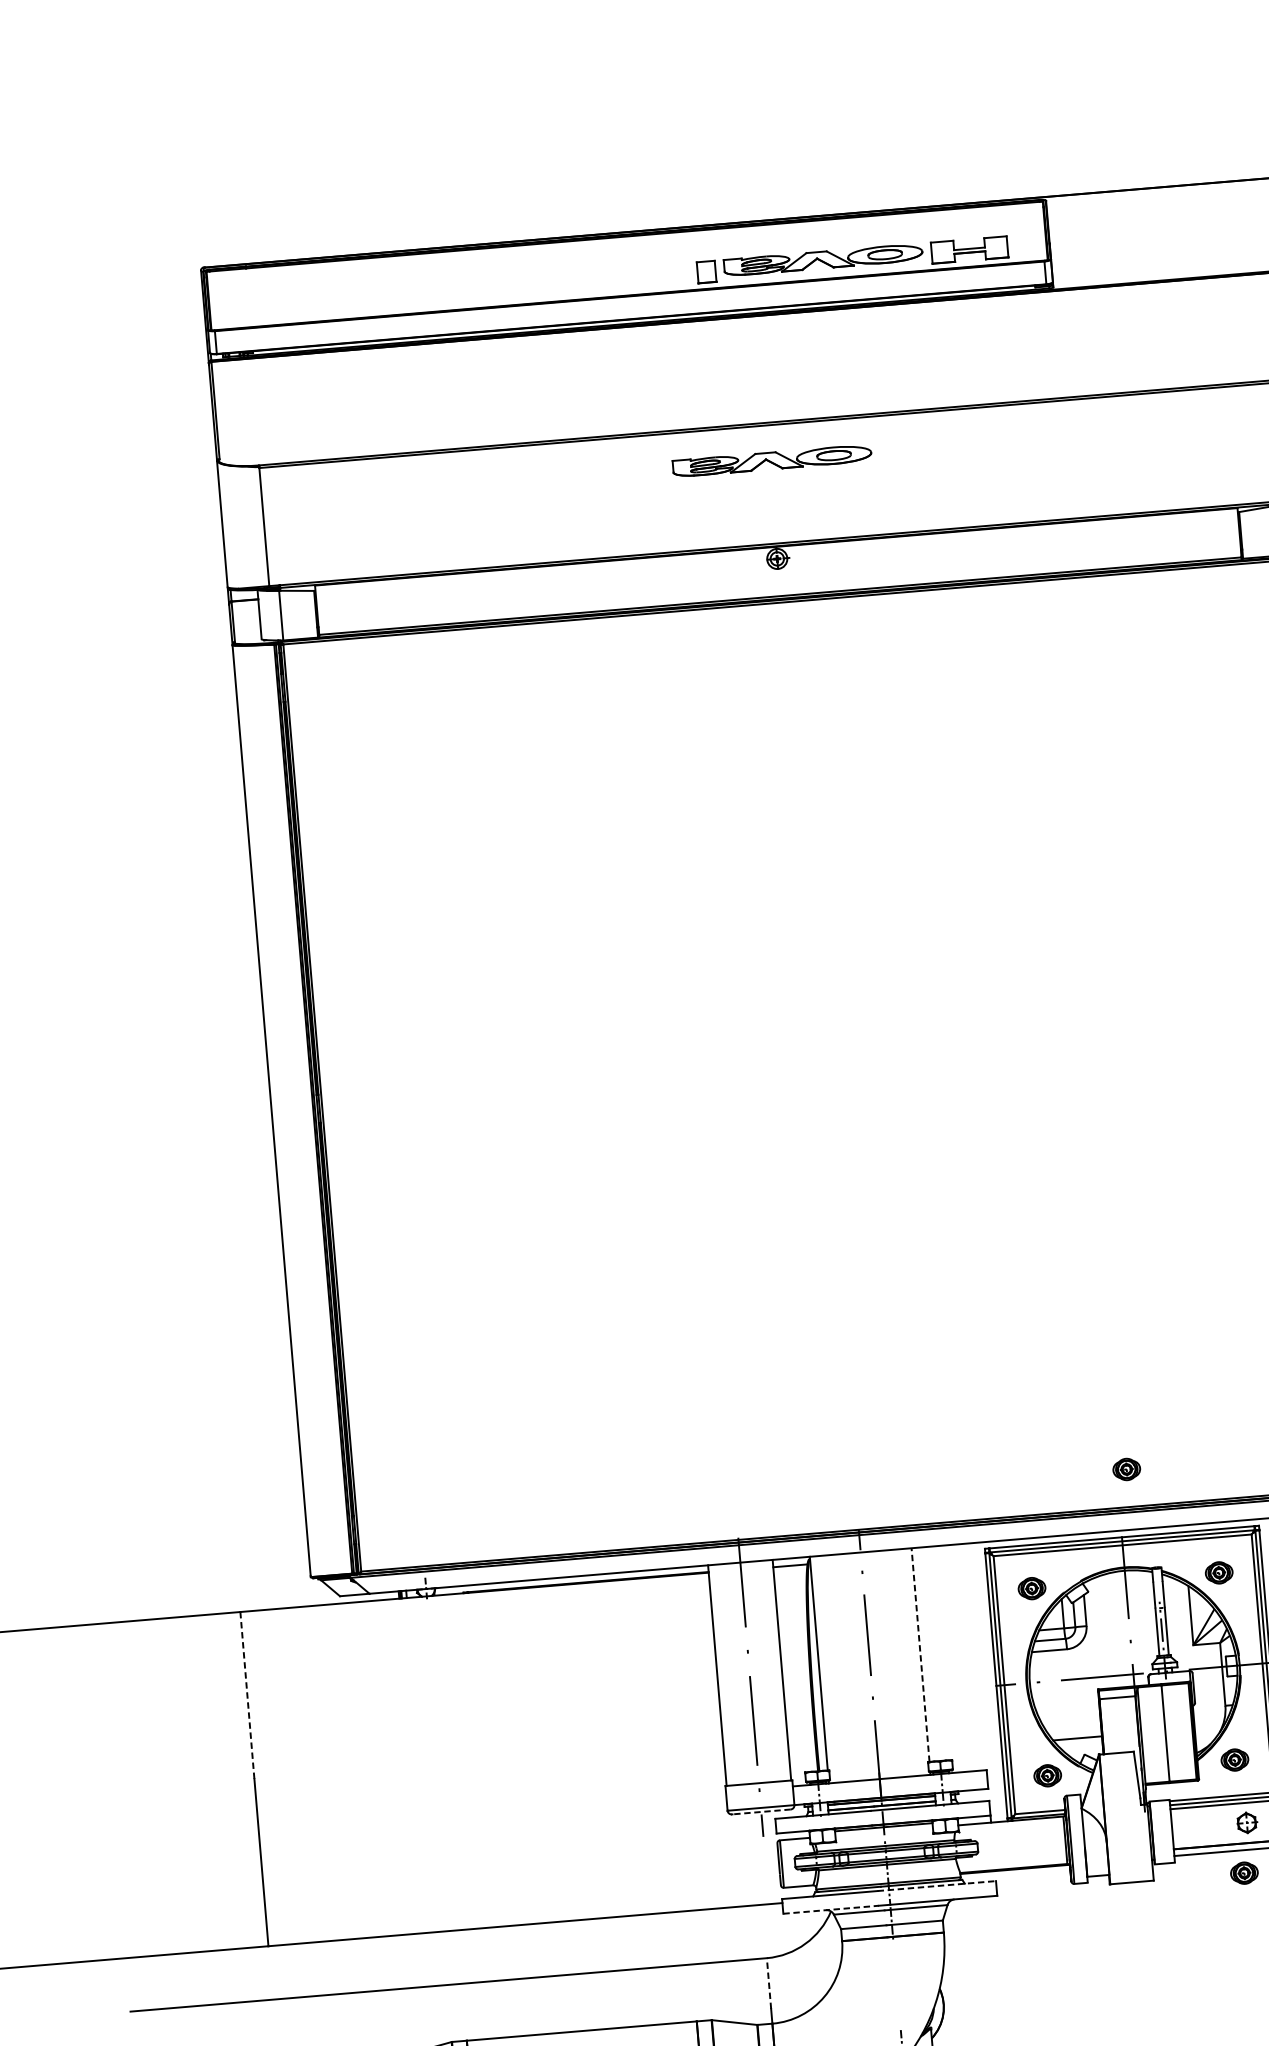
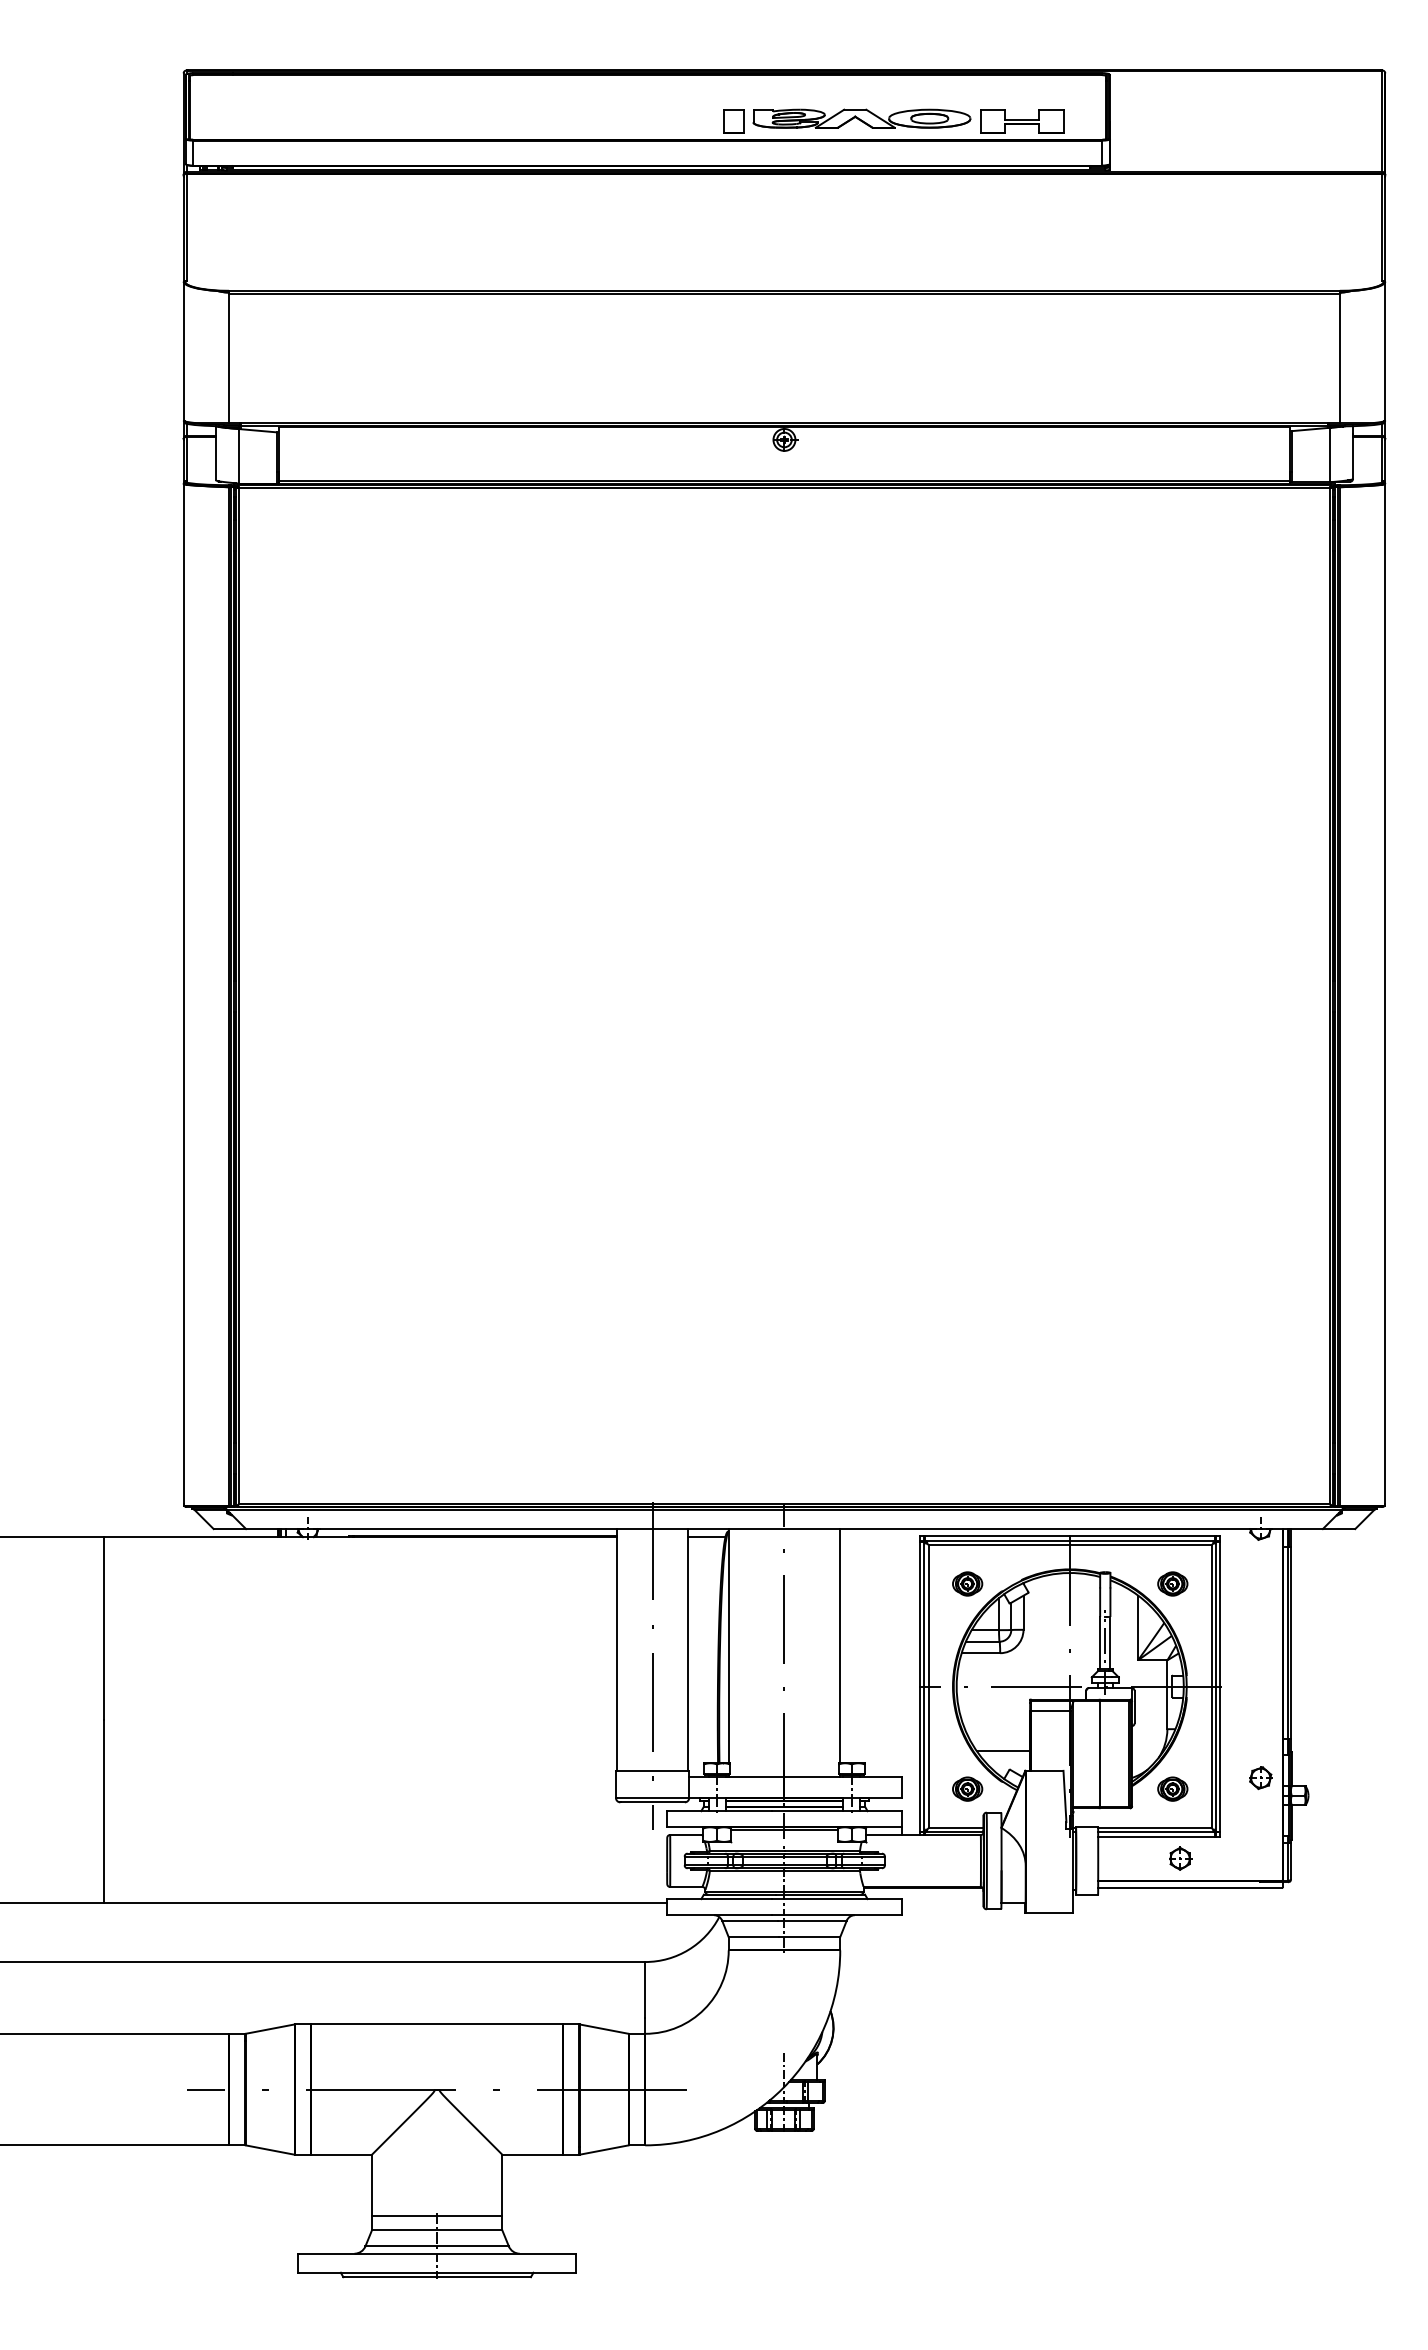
part: (771, 460) -> (787, 332), removed
part: (1126, 1469) -> (1081, 1462), removed
line: (920, 1654) -> (840, 1645), dashed -> solid
line: (247, 1695) -> (103, 1628), dashed -> solid
line: (761, 1812) -> (652, 1802), dashed -> solid
part: (1244, 1872) -> (1172, 1912), removed
line: (936, 1886) -> (836, 1899), dashed -> solid
line: (831, 1909) -> (720, 1915), dashed -> solid
line: (769, 1983) -> (645, 1989), dashed -> solid

